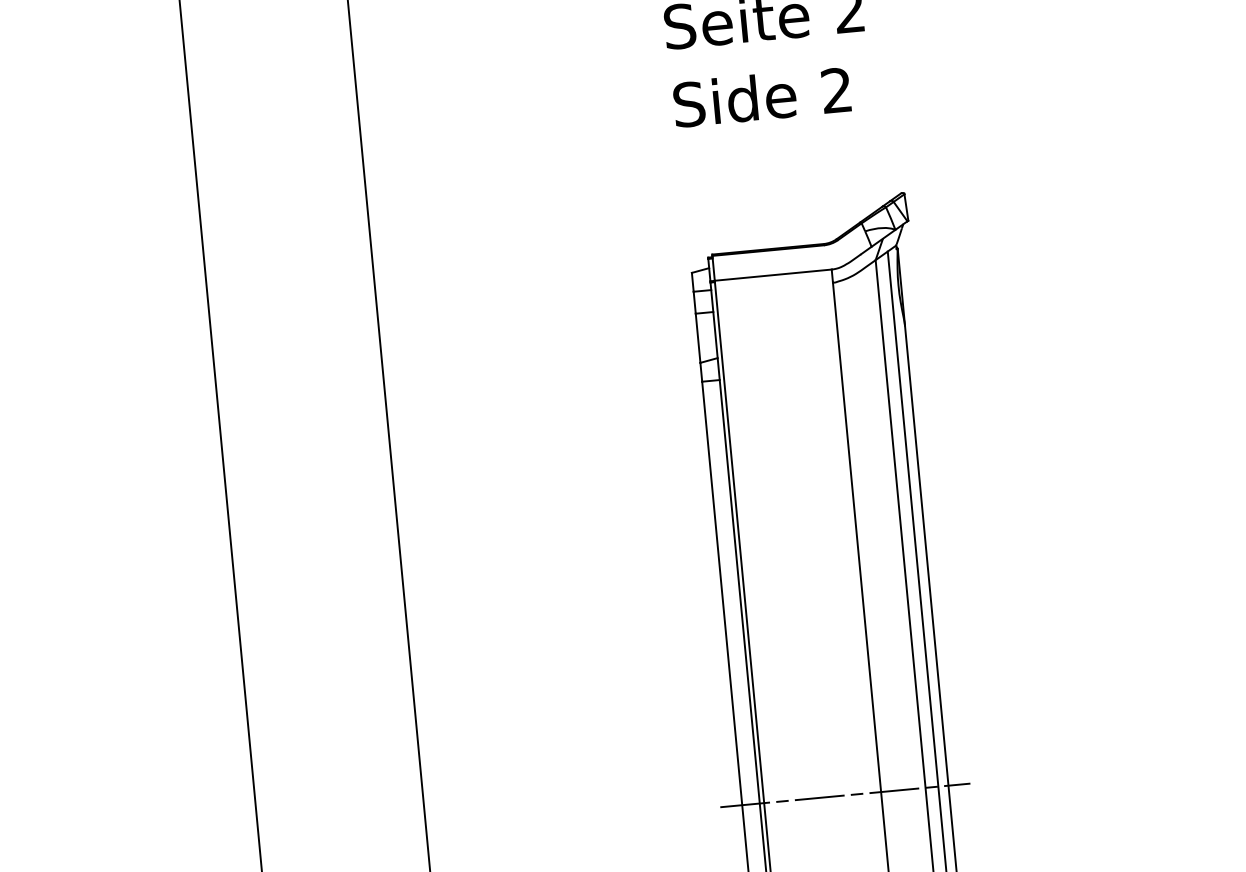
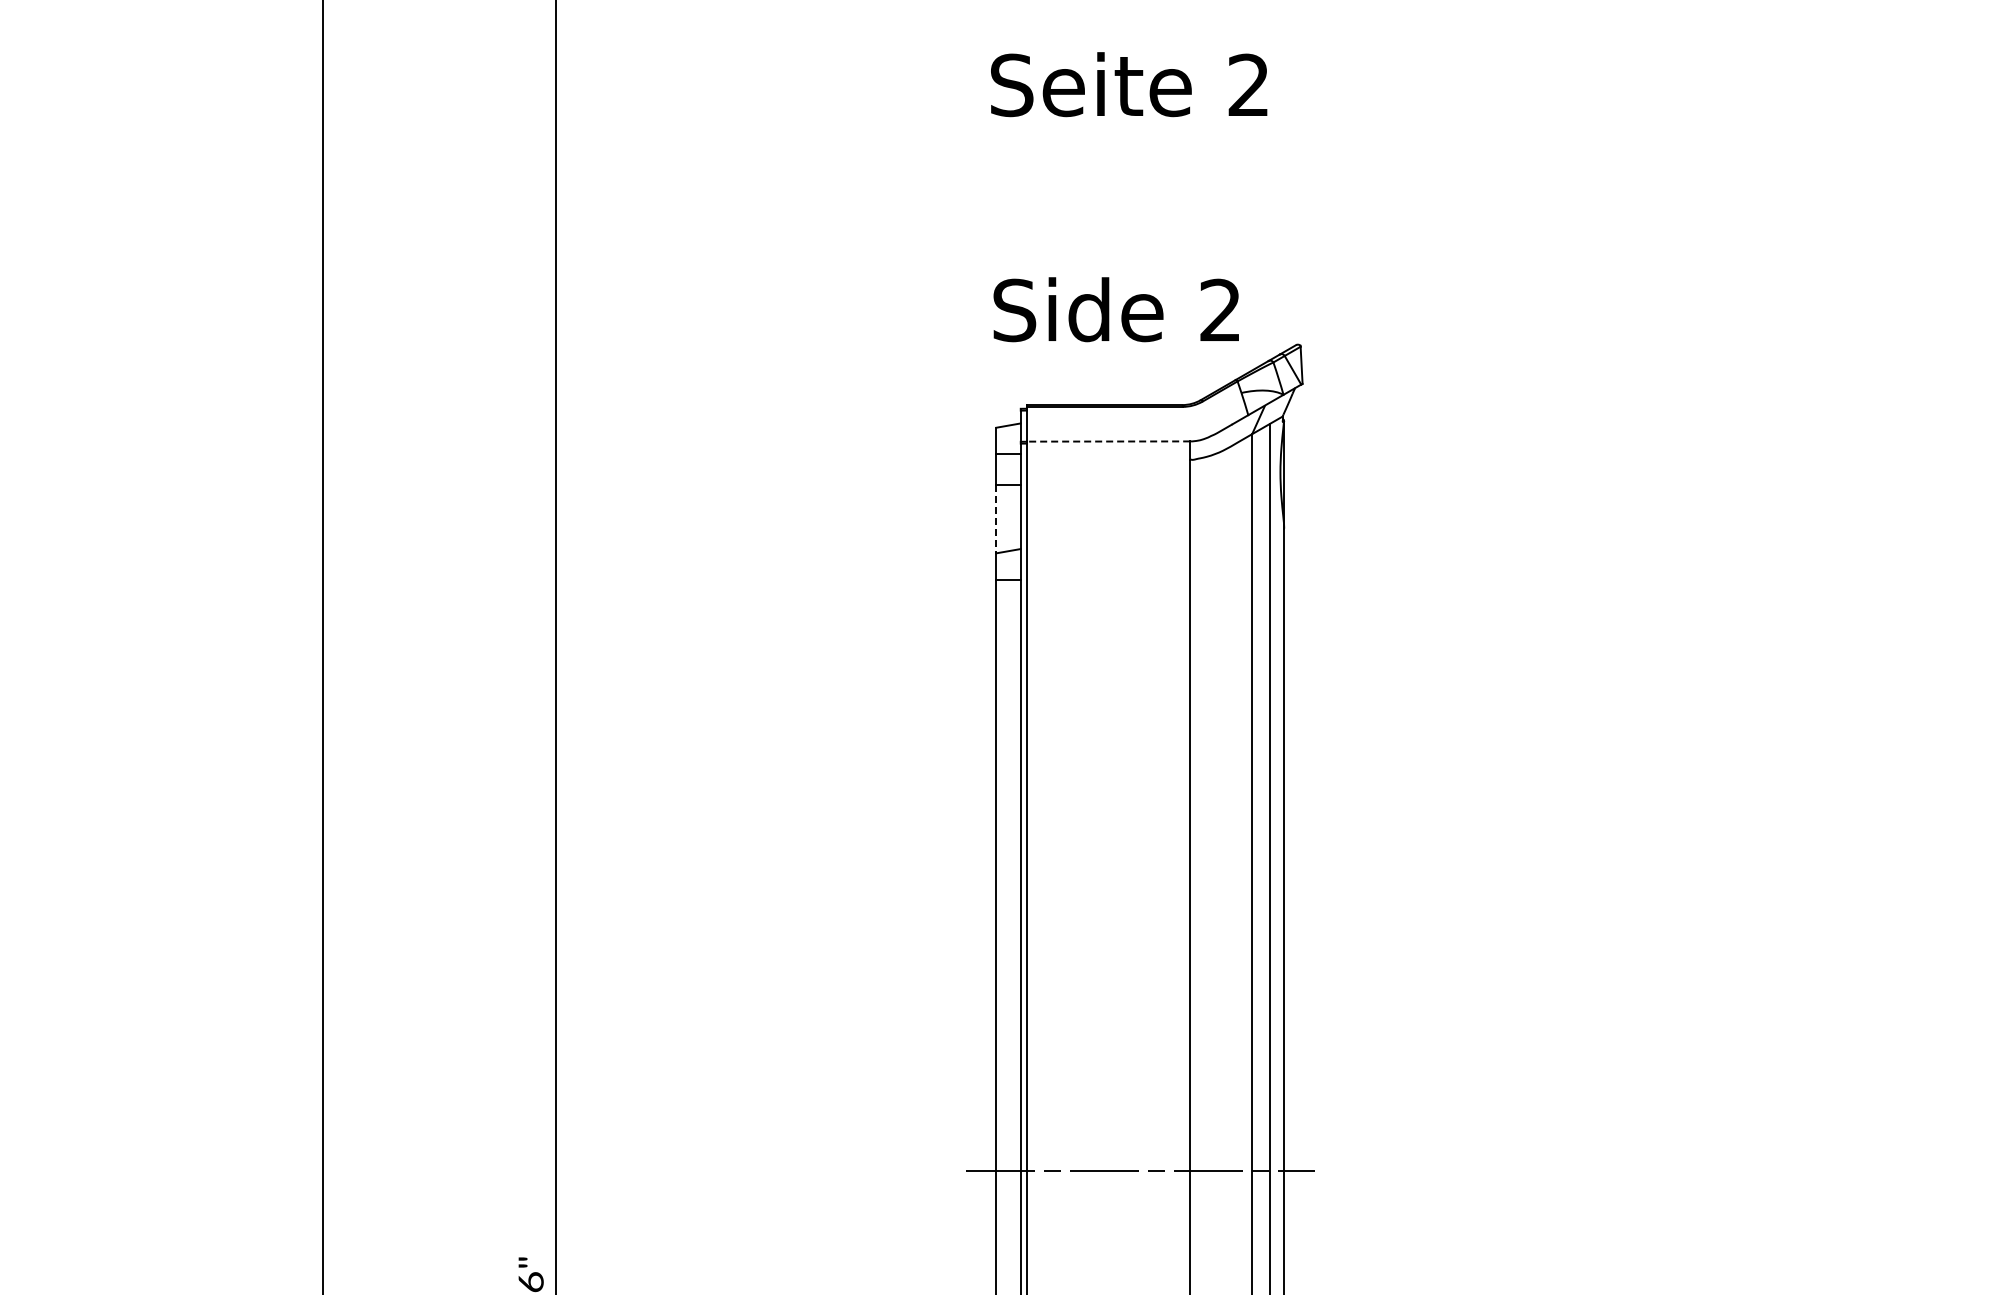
text: (761, 97) -> (1115, 309), moved
line: (773, 275) -> (1108, 441), solid -> dashed
line: (698, 338) -> (996, 519), solid -> dashed

